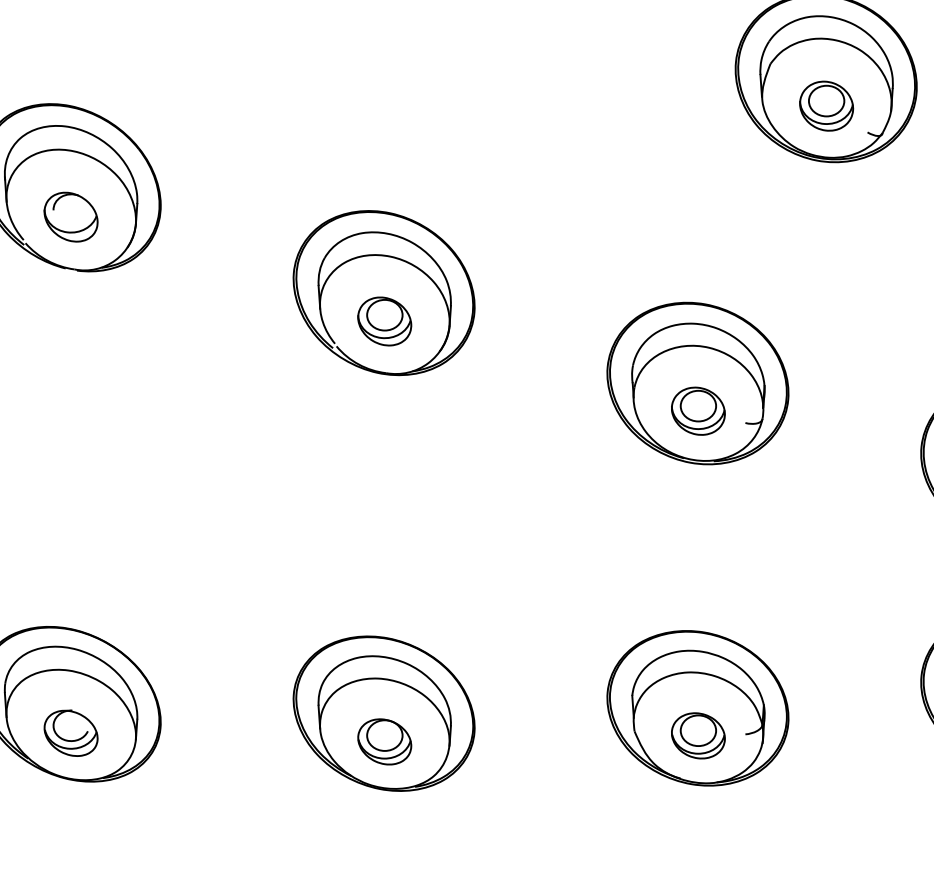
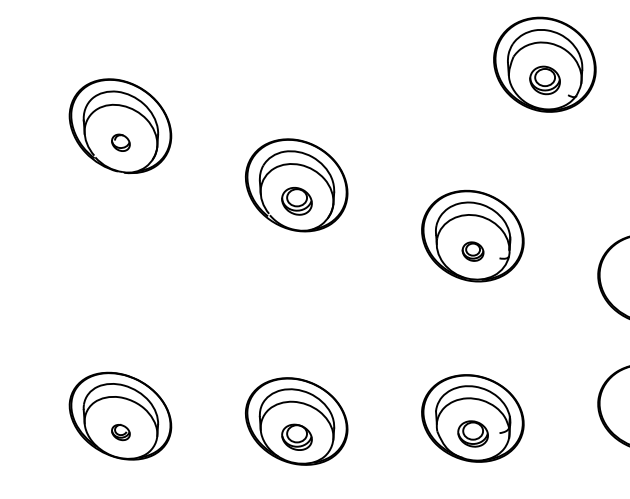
part: (70, 216) -> (120, 142), size x0.6
part: (697, 410) -> (472, 251), size x0.7
part: (70, 733) -> (120, 432), size x0.6

